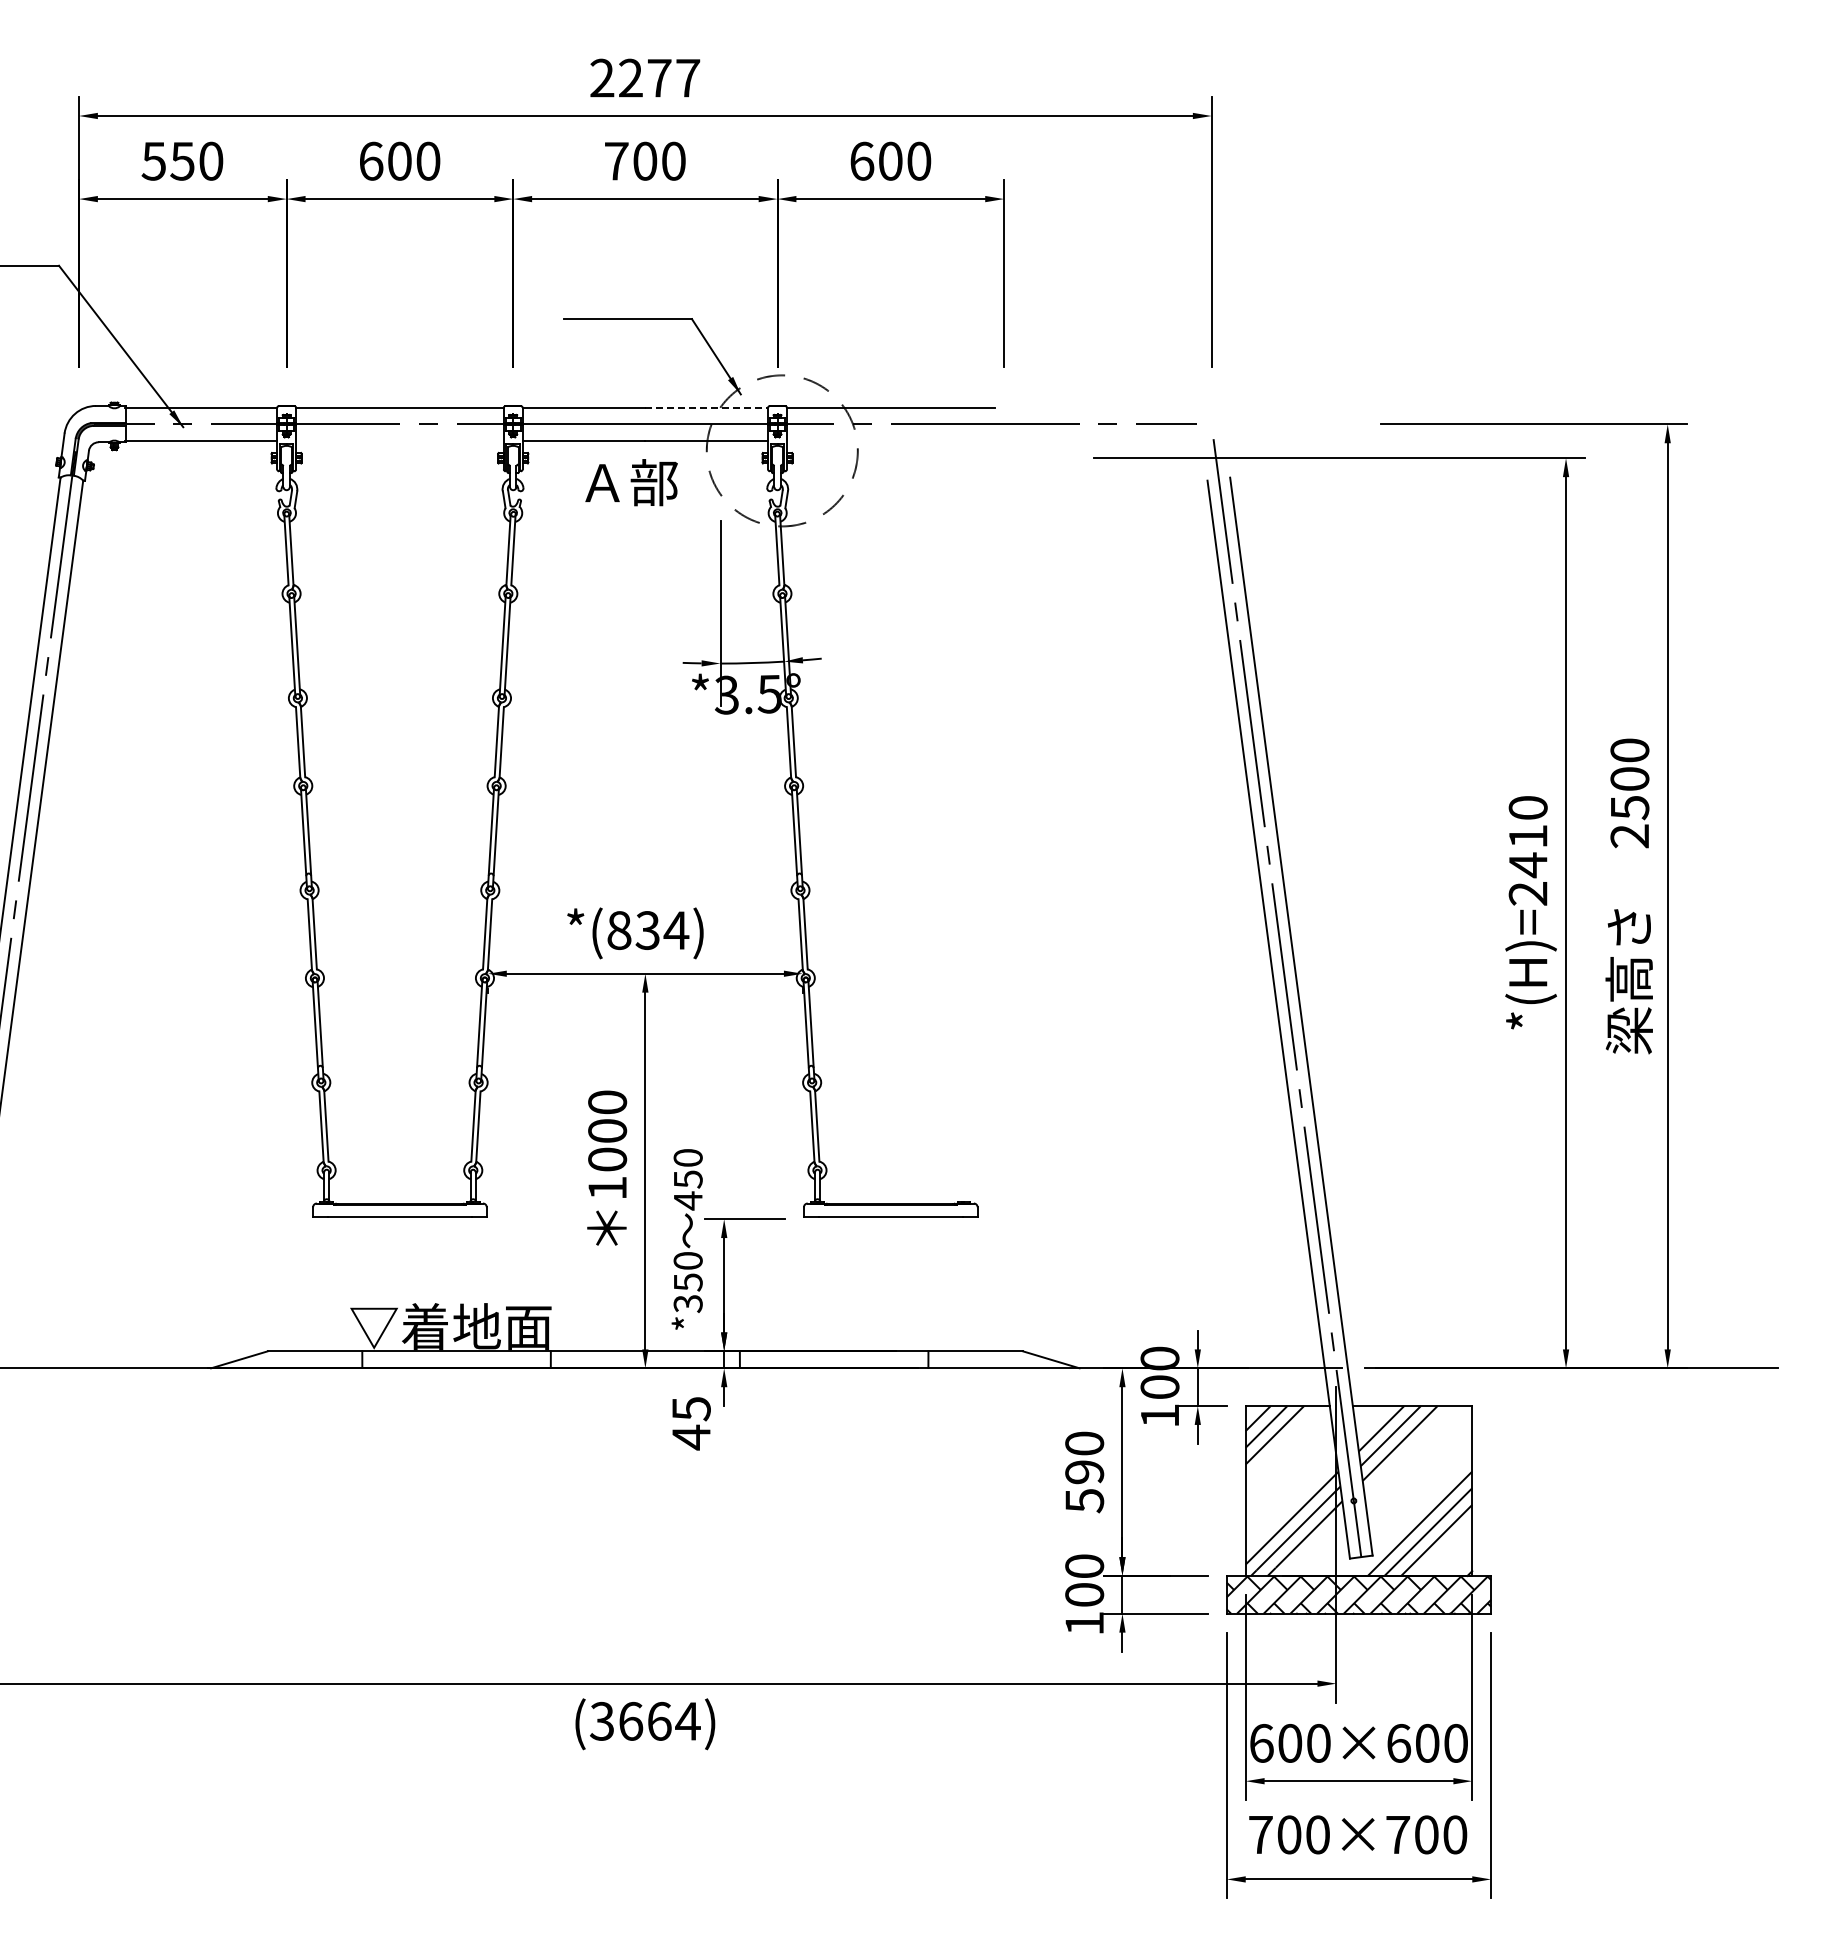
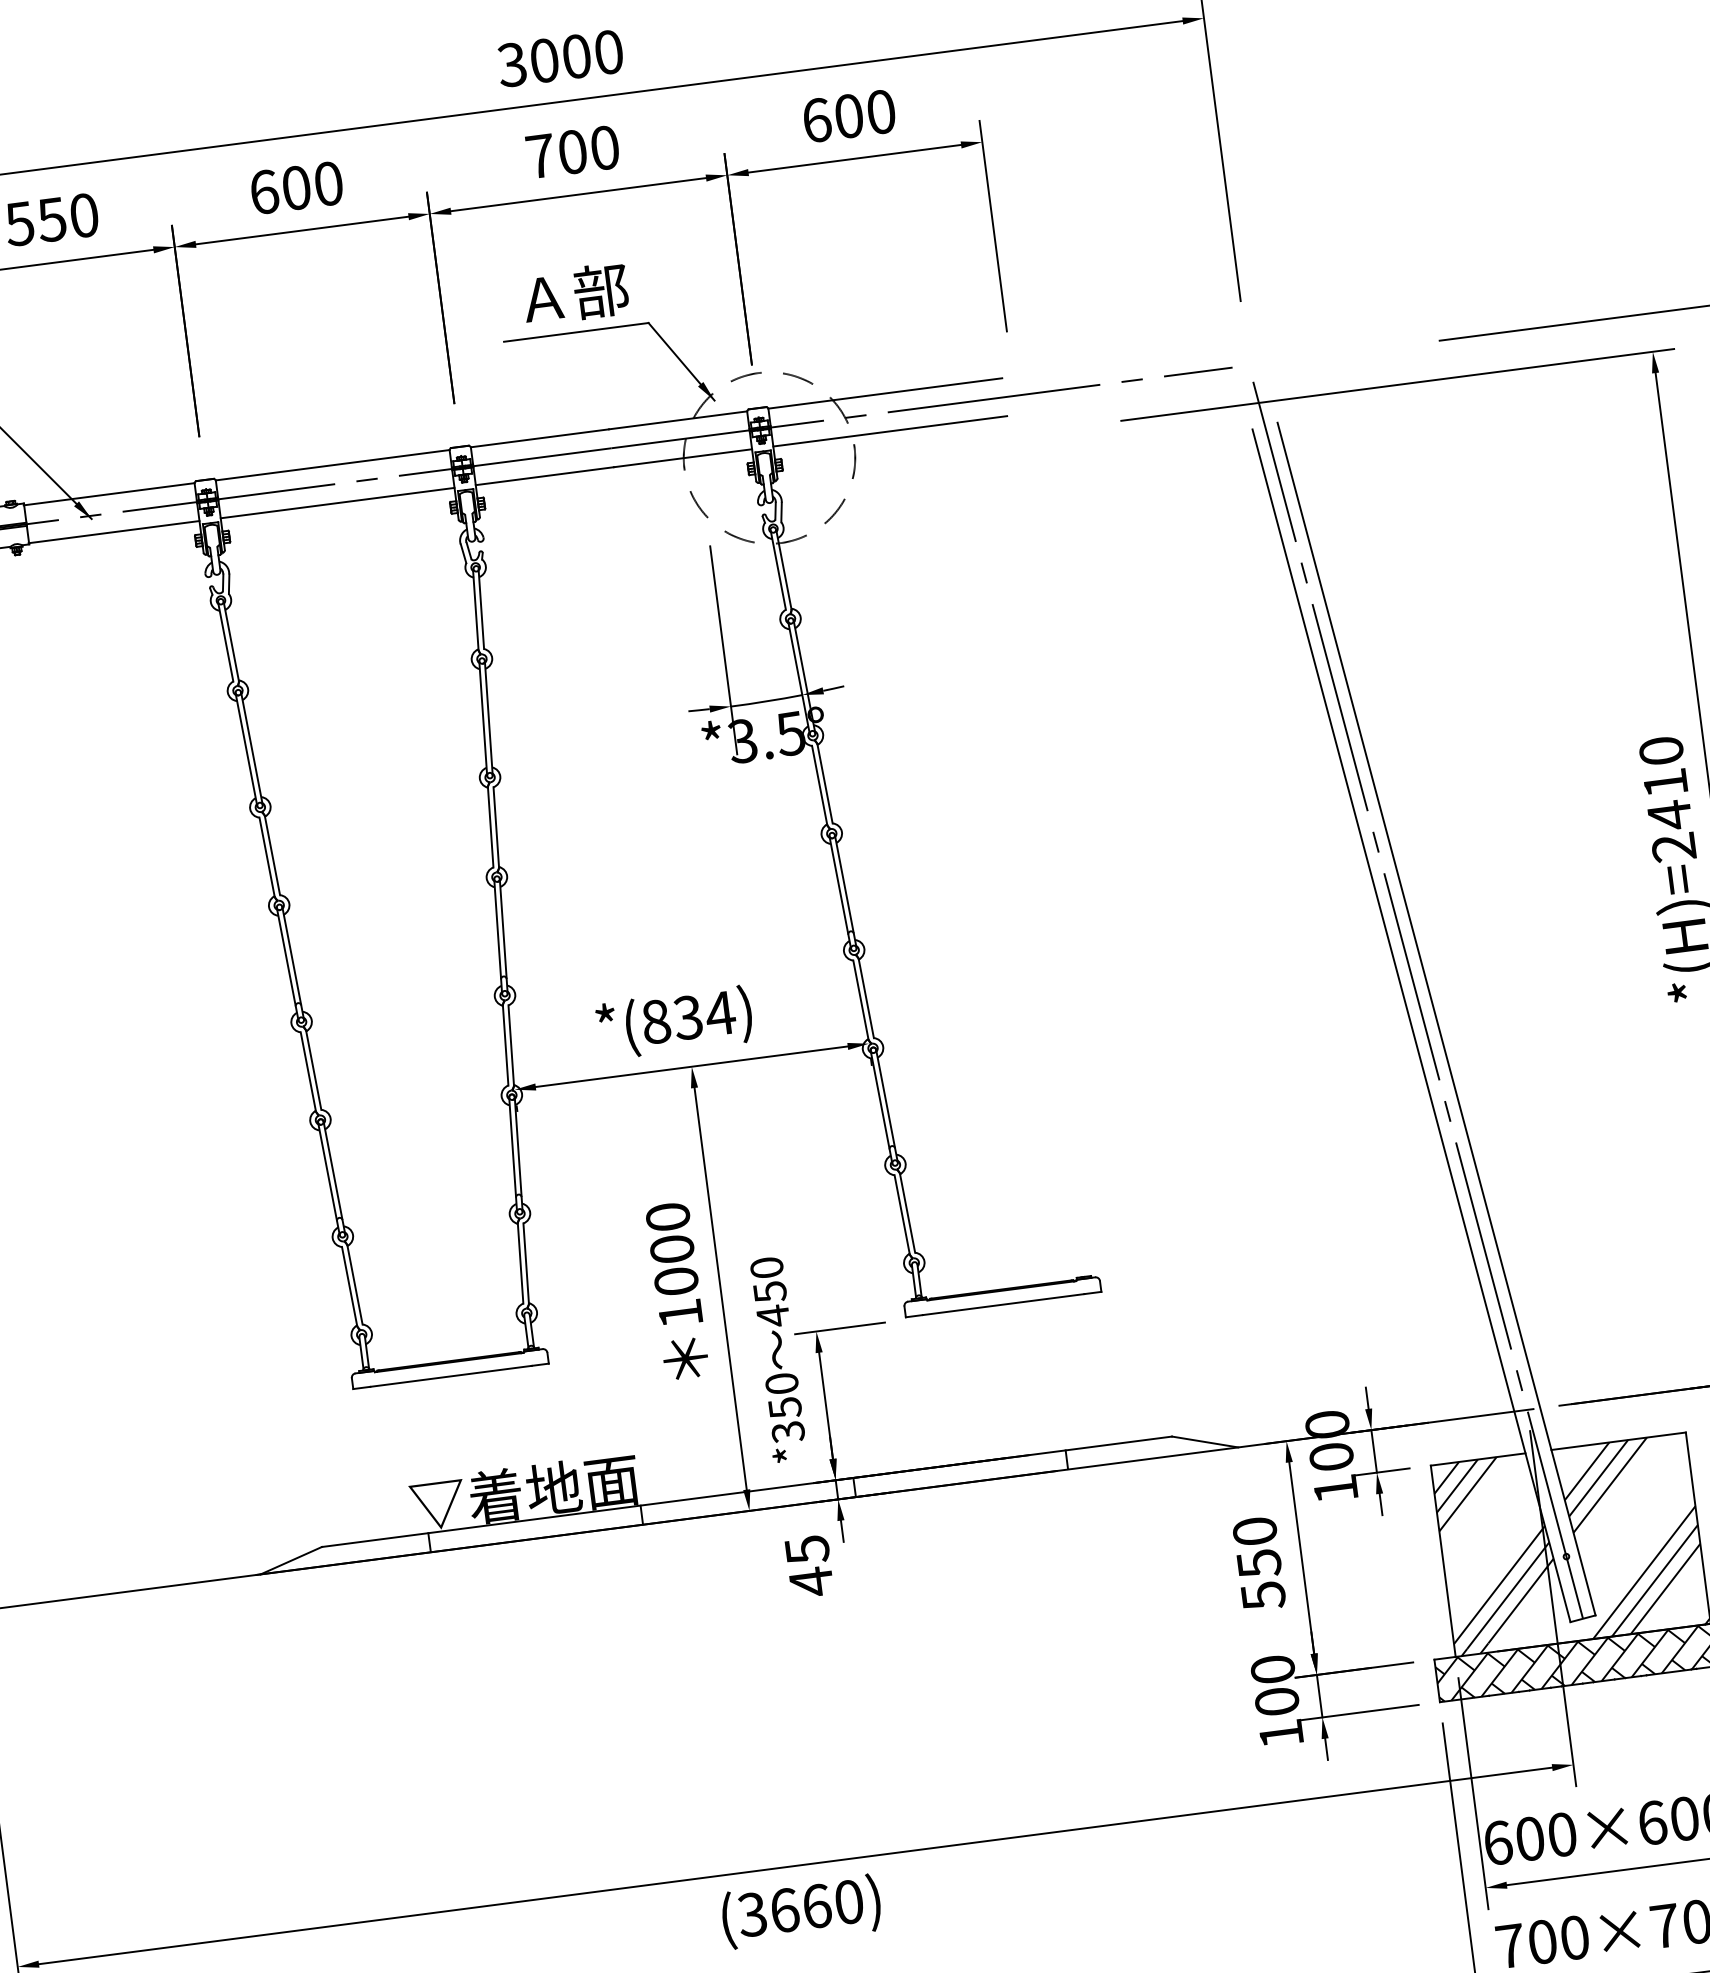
text: (644, 77) -> (559, 57), 2277 -> 3000
line: (707, 407) -> (678, 420), dashed -> solid
line: (399, 441) -> (337, 503), added
line: (890, 441) -> (889, 431), added
text: (631, 482) -> (575, 293), moved
text: (1084, 1472) -> (1259, 1563), 590 -> 550
text: (687, 1720) -> (848, 1901), (3664) -> (3660)

